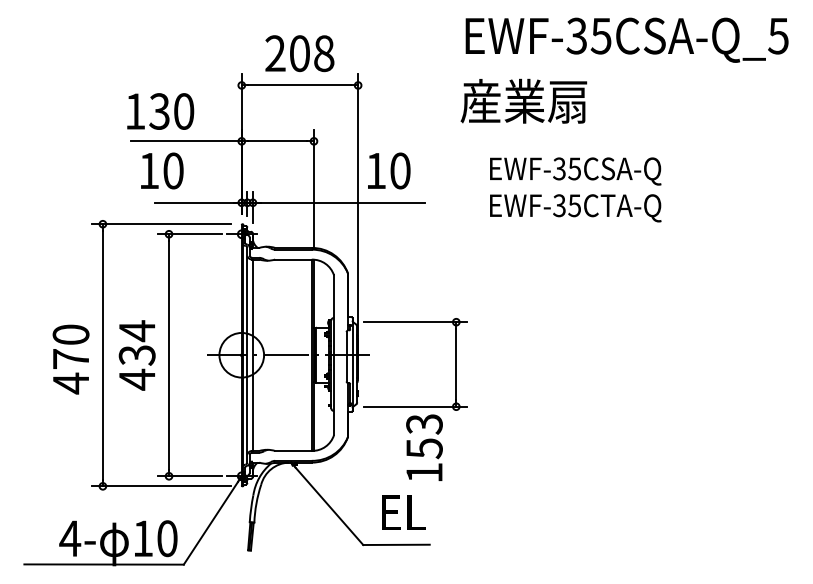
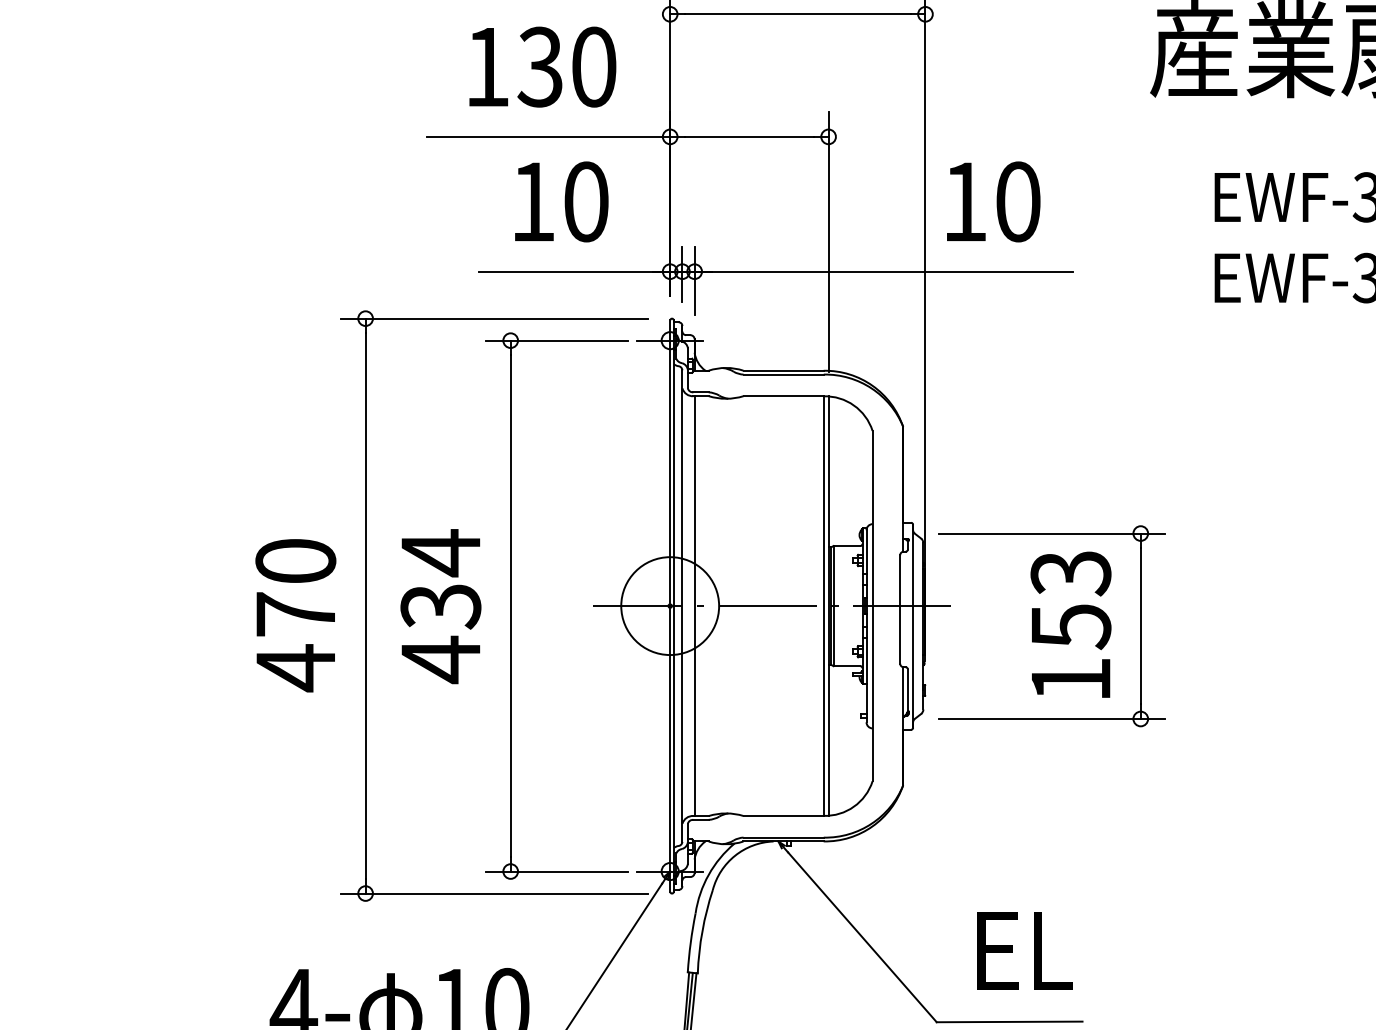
text: (160, 111) -> (542, 67), moved
text: (162, 170) -> (562, 200), moved
text: (424, 447) -> (1070, 624), moved

